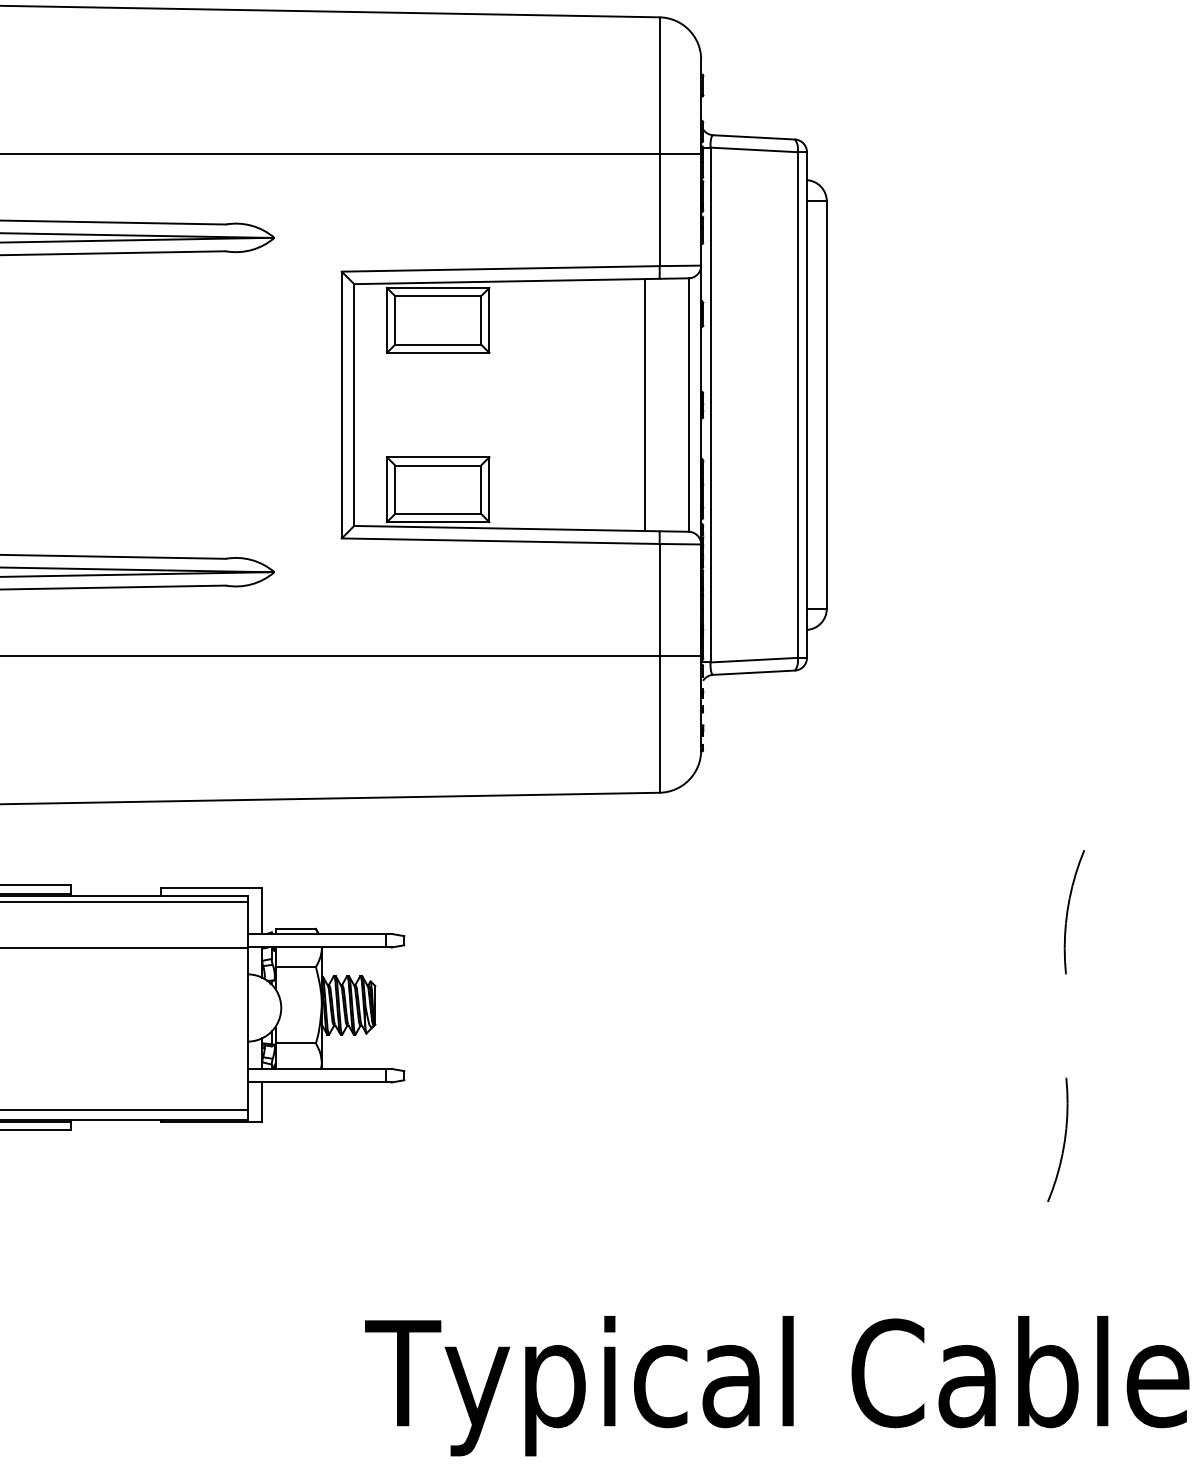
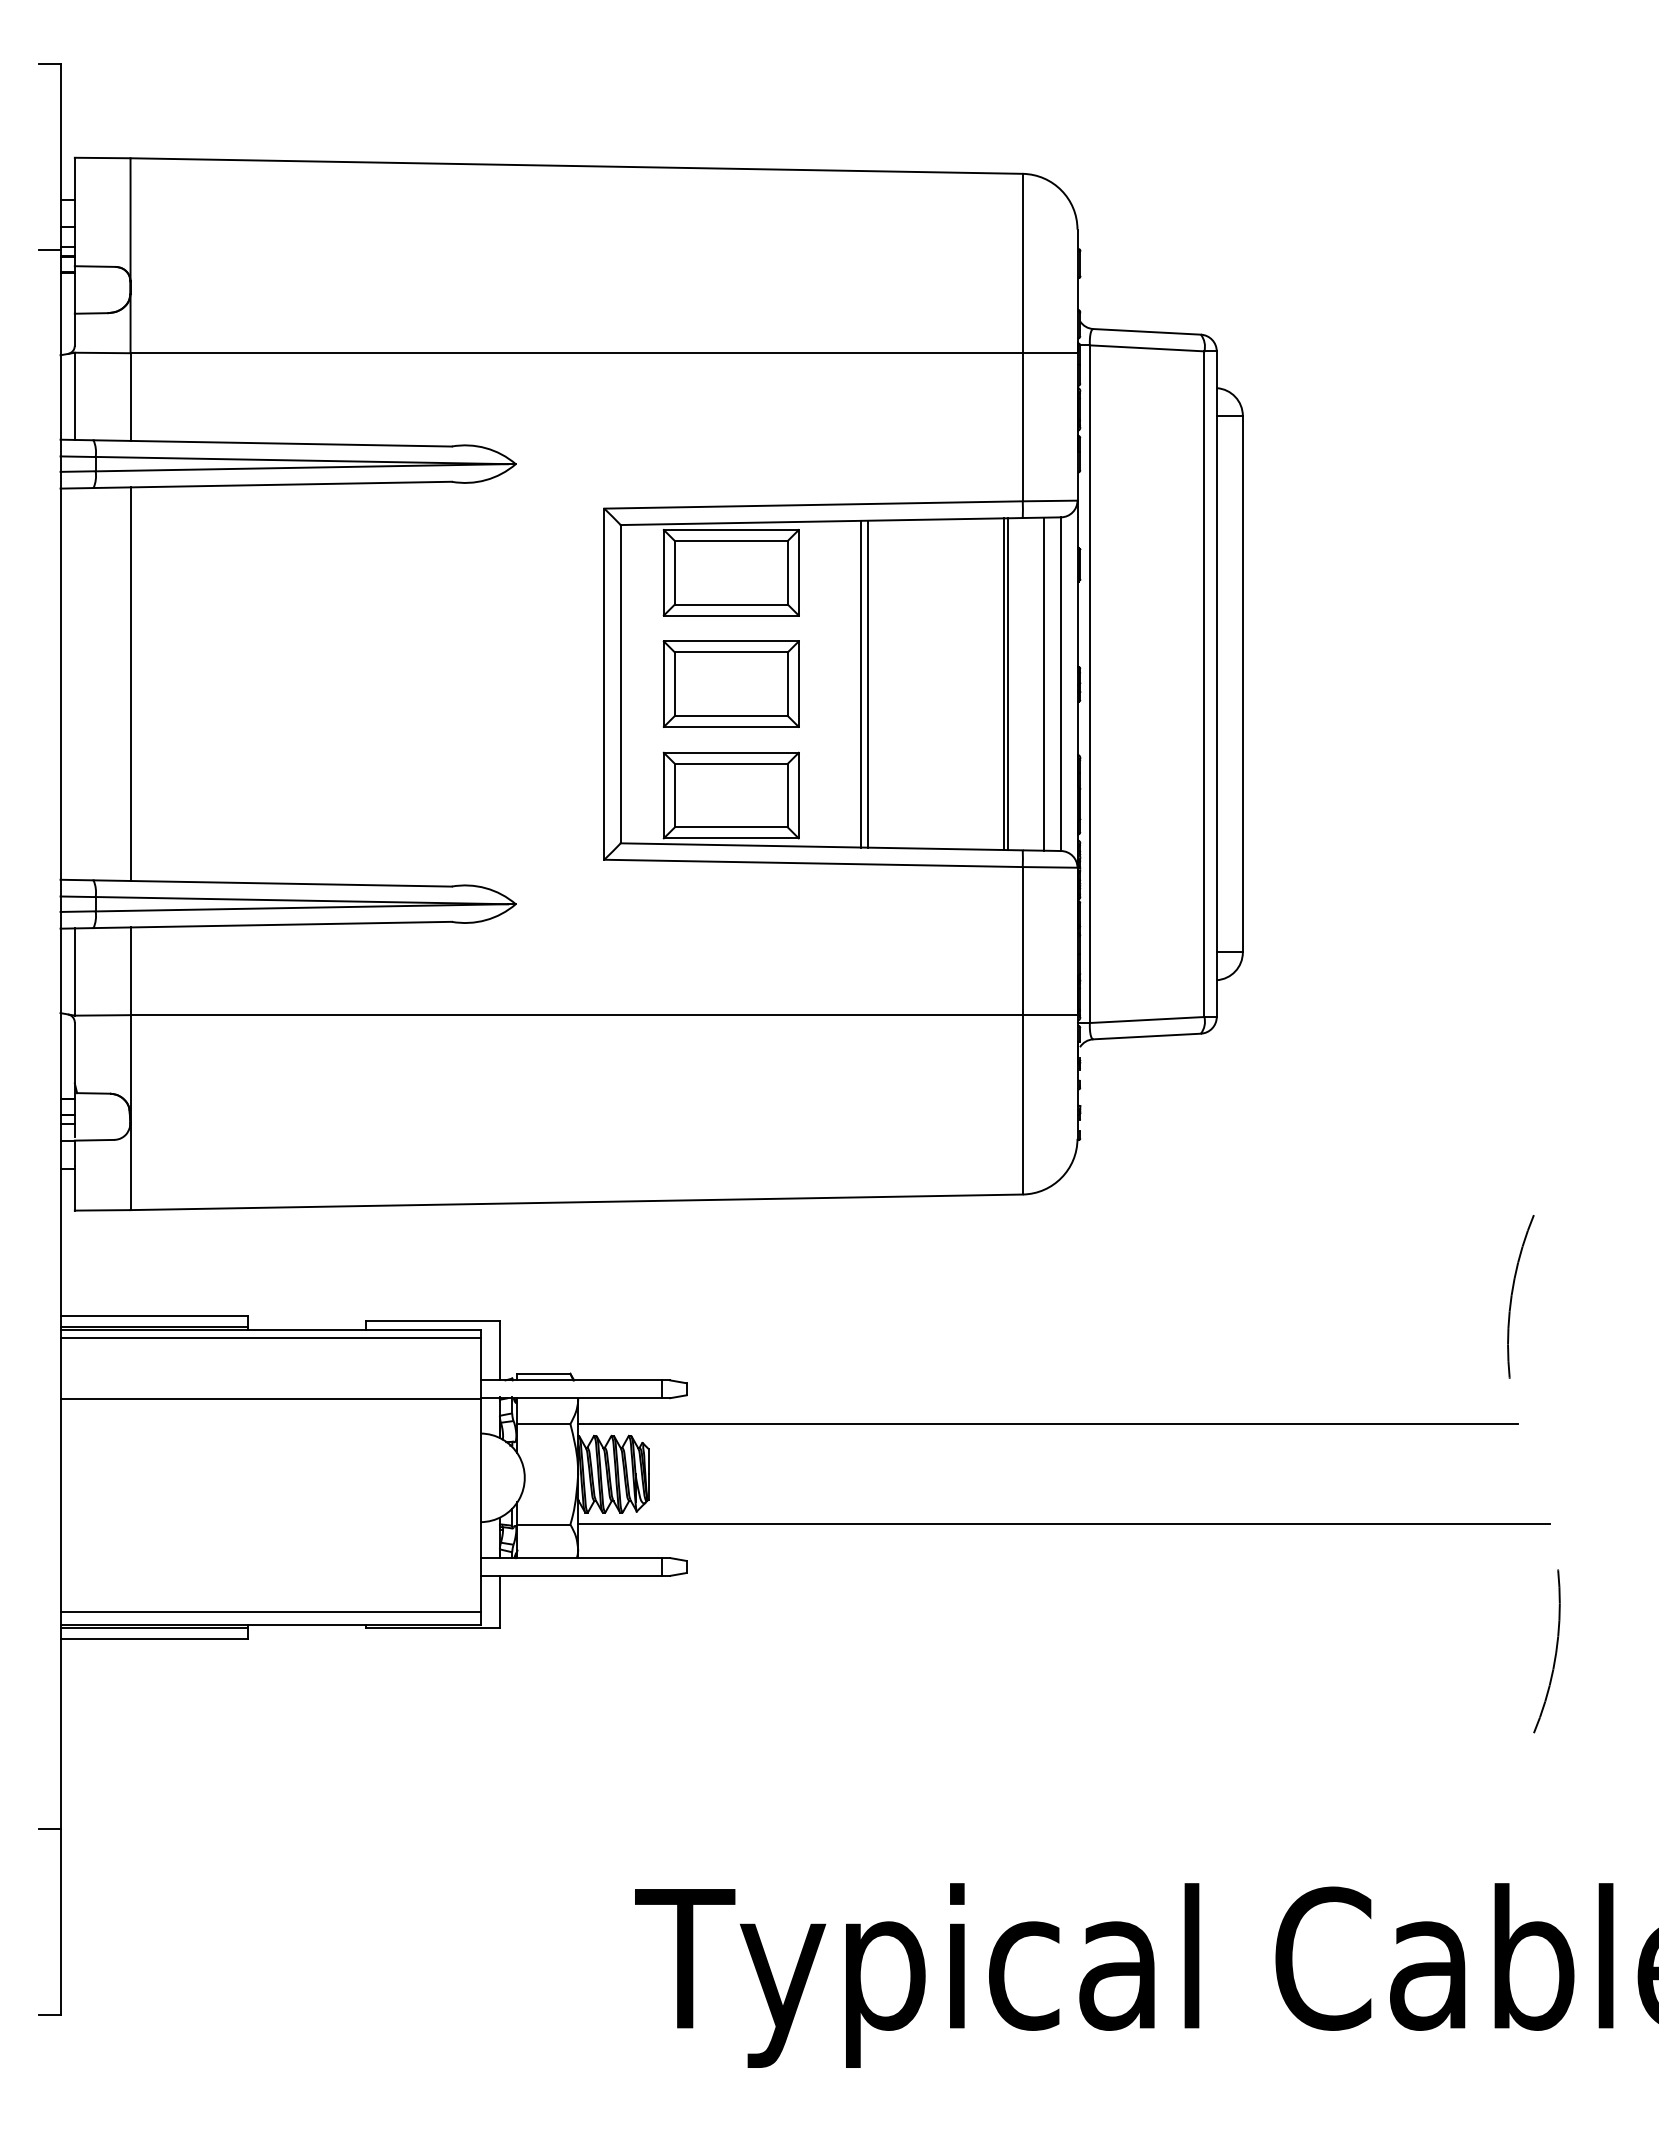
part: (437, 404) -> (730, 683), added
line: (537, 404) -> (861, 683), added
line: (541, 404) -> (867, 683), added
line: (676, 404) -> (1044, 683), added
line: (648, 405) -> (1008, 684), added
arc: (1068, 912) -> (1512, 1296), moved
line: (678, 967) -> (1047, 1424), added
line: (691, 1043) -> (1064, 1524), added

